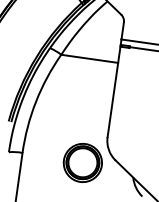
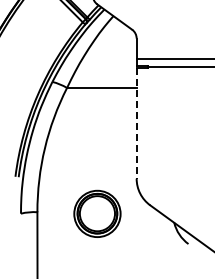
line: (113, 91) -> (136, 123), solid -> dashed
part: (82, 162) -> (97, 213), moved

